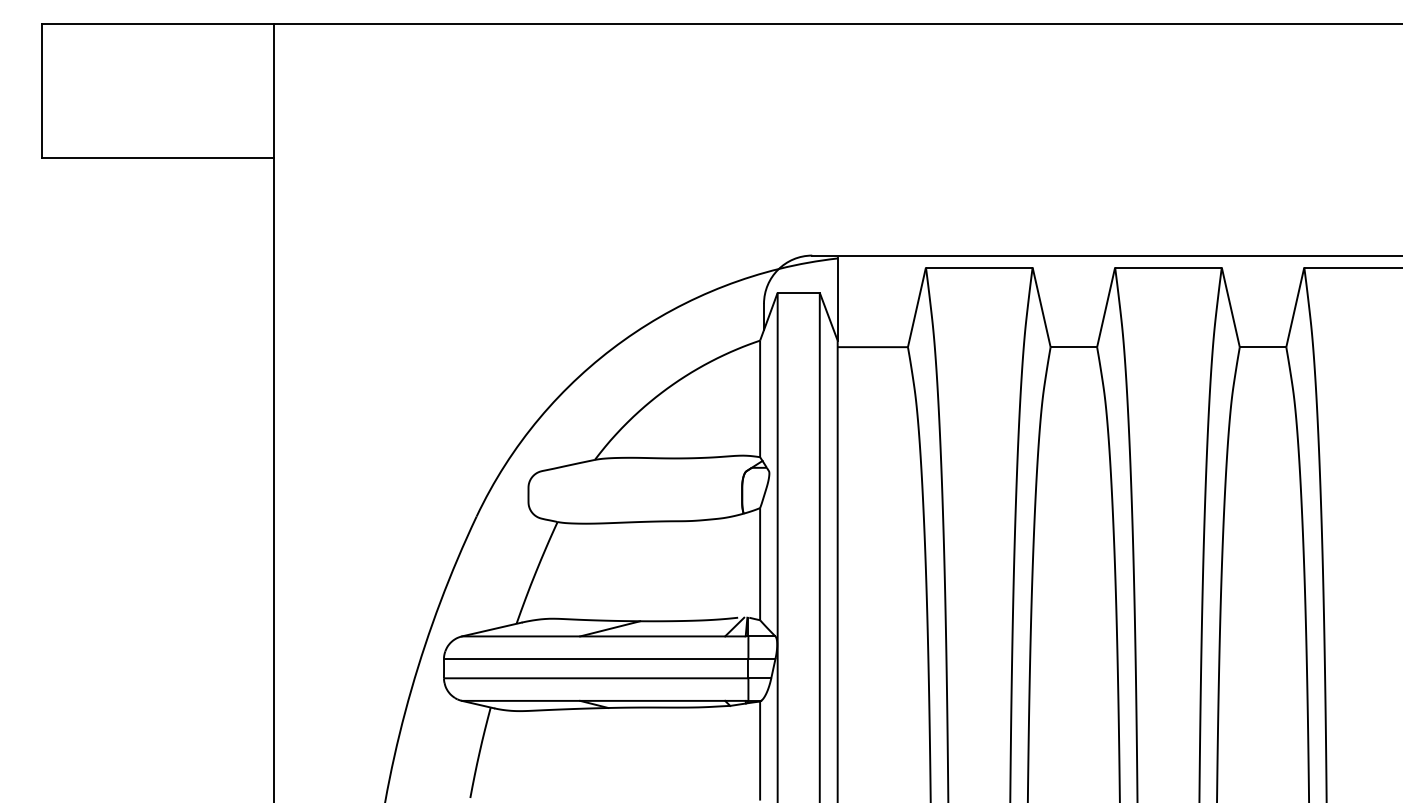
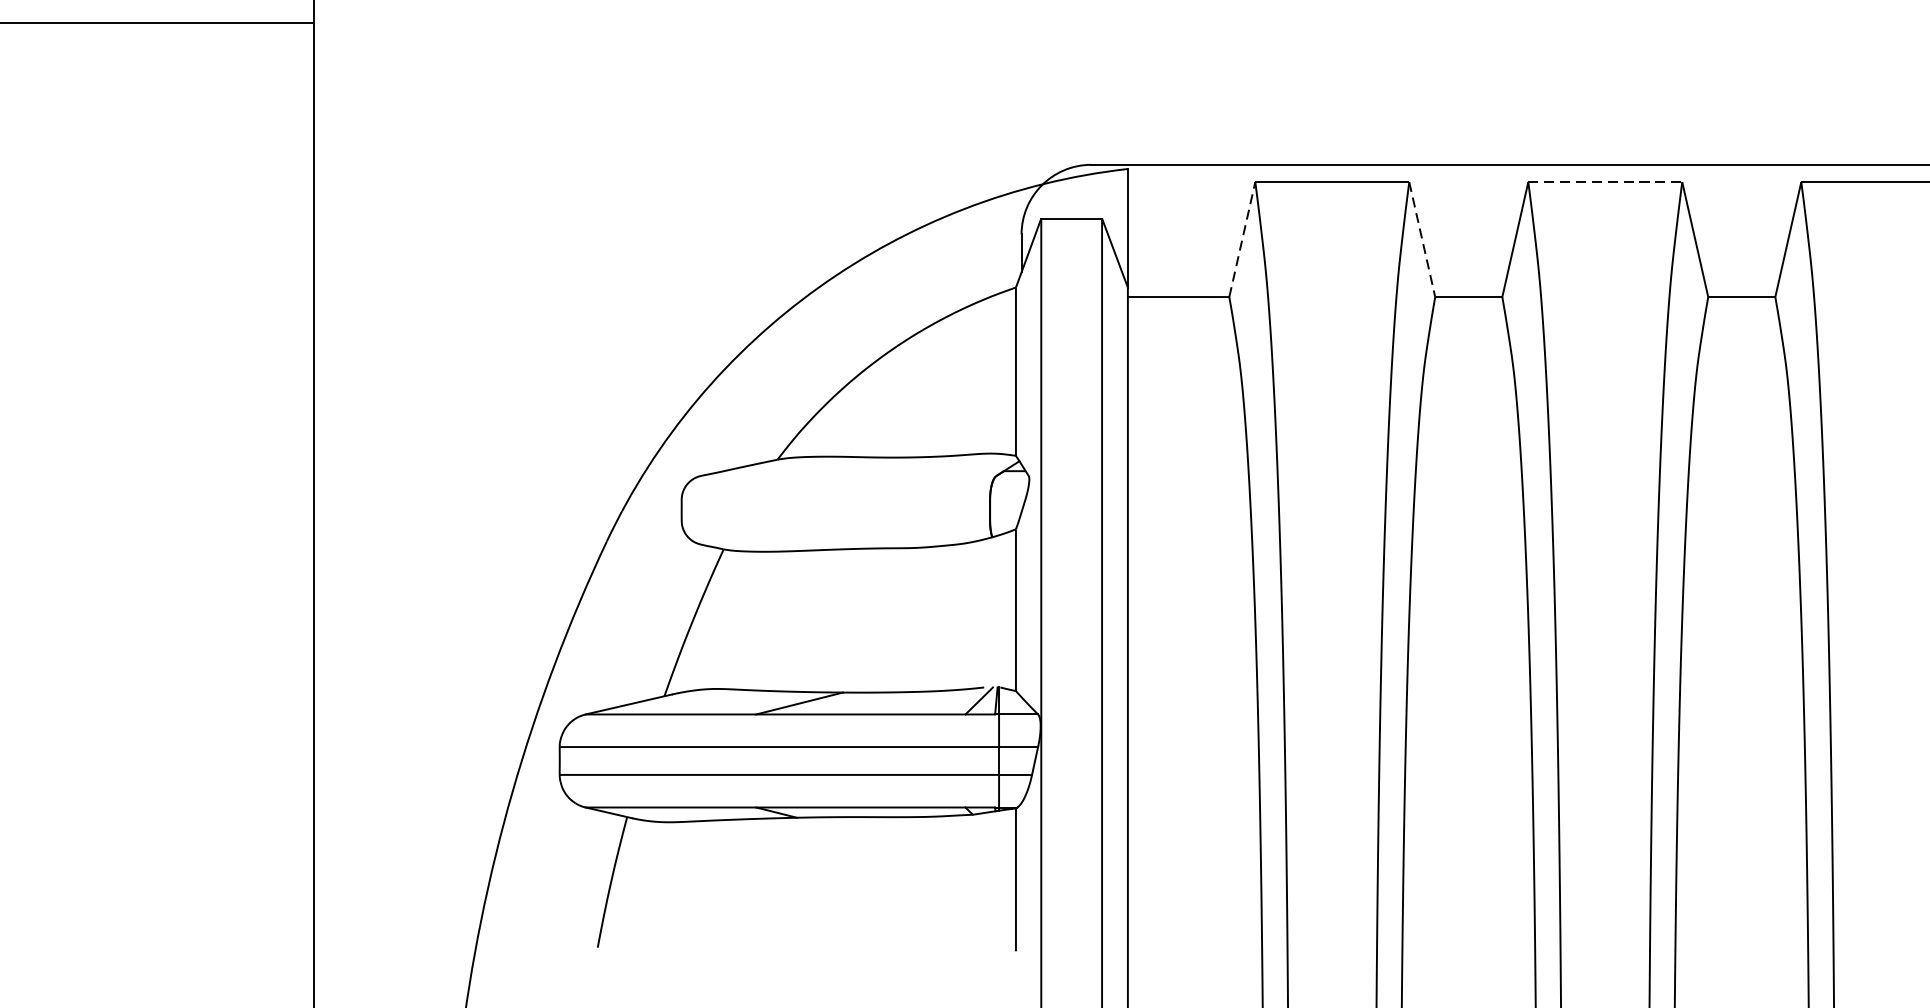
line: (1168, 267) -> (1605, 182), solid -> dashed
line: (916, 307) -> (1241, 239), solid -> dashed
line: (1041, 307) -> (1422, 239), solid -> dashed

